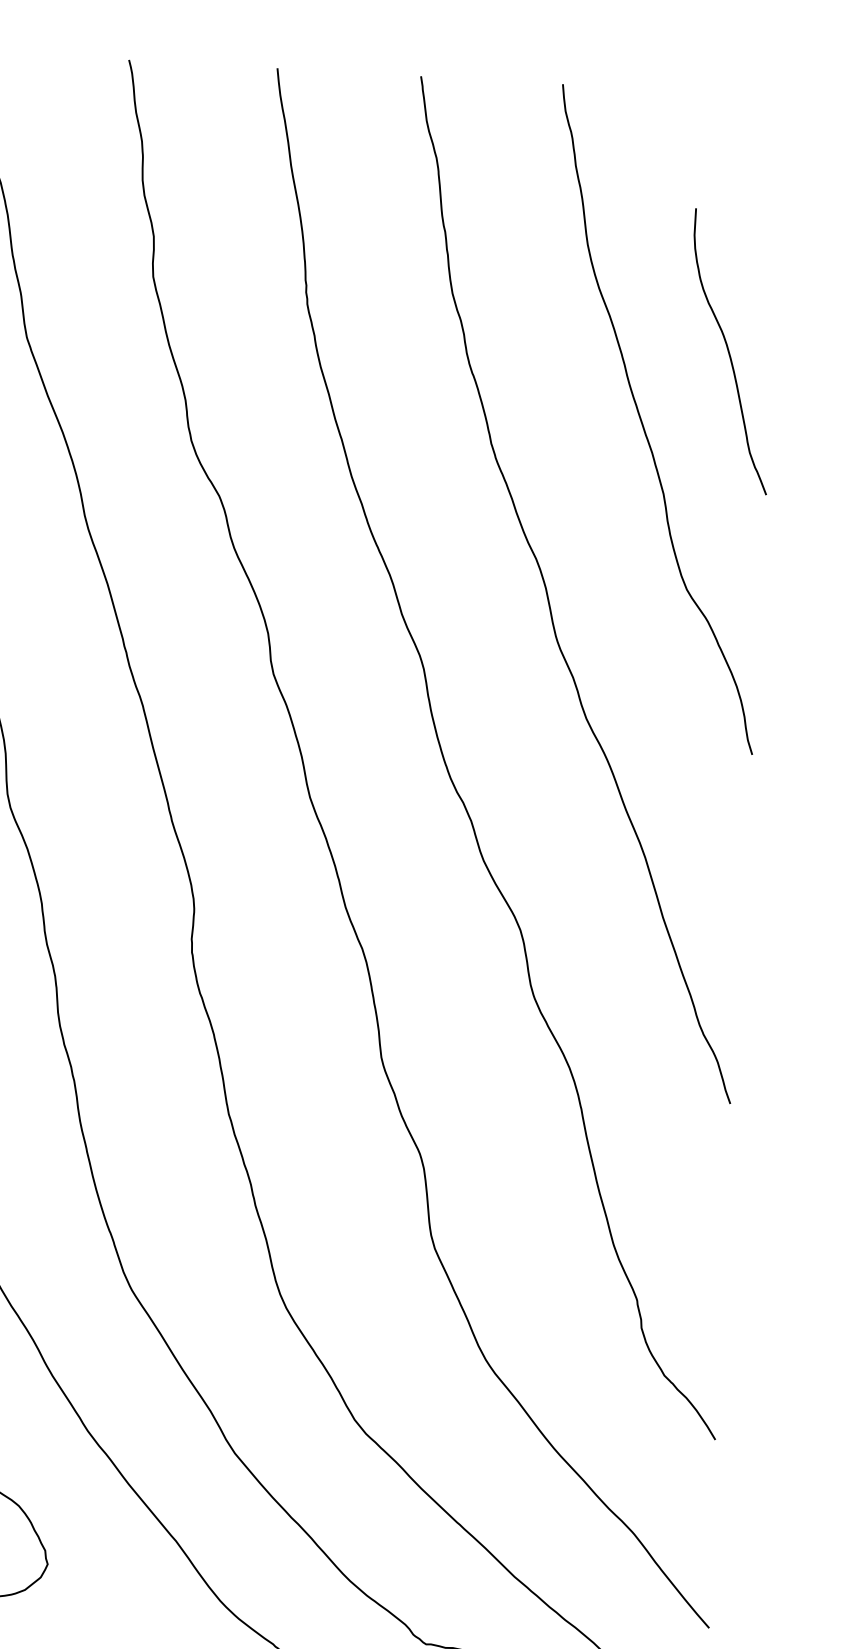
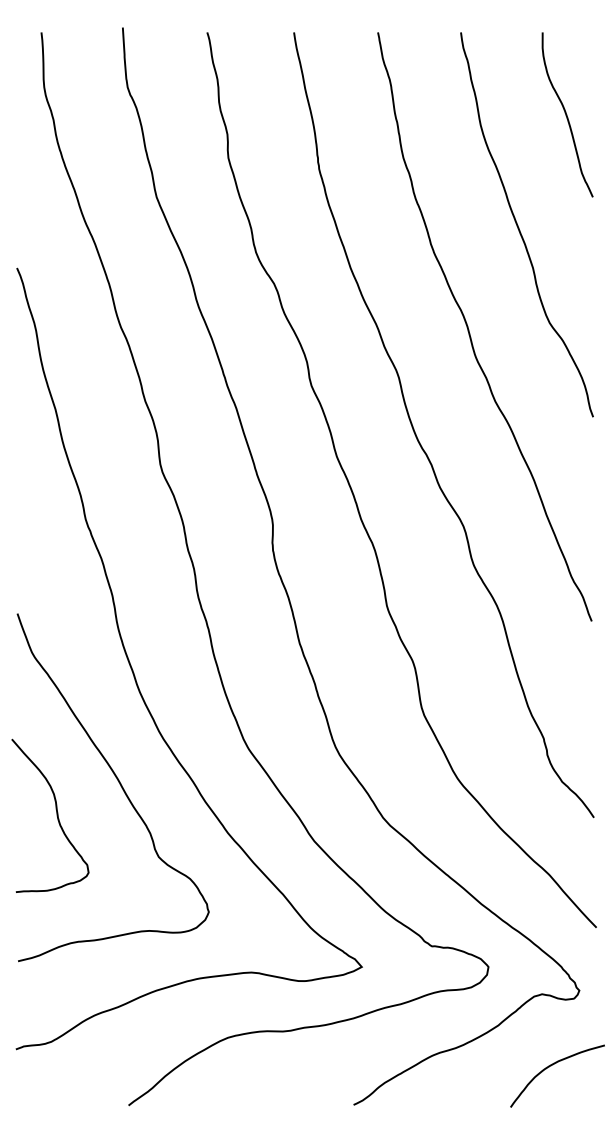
curve: (730, 351) -> (567, 114), moved

